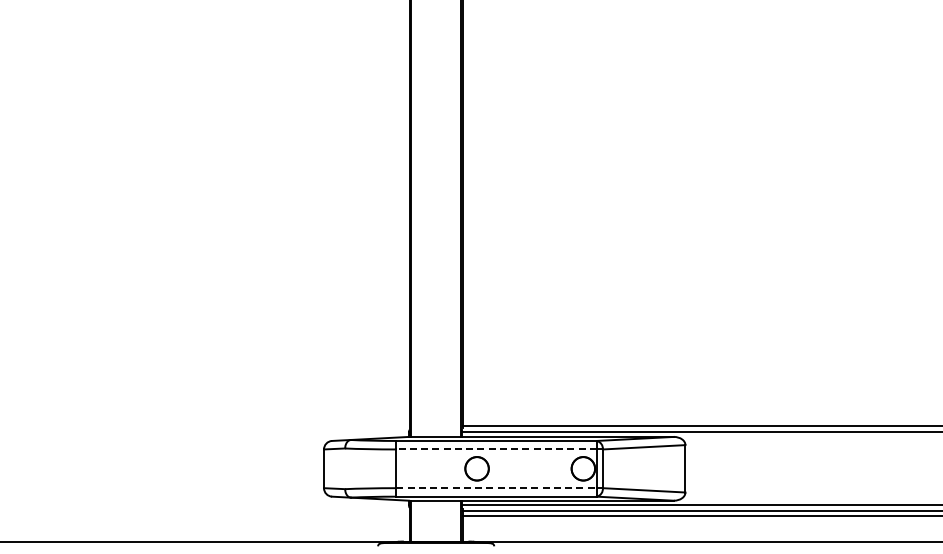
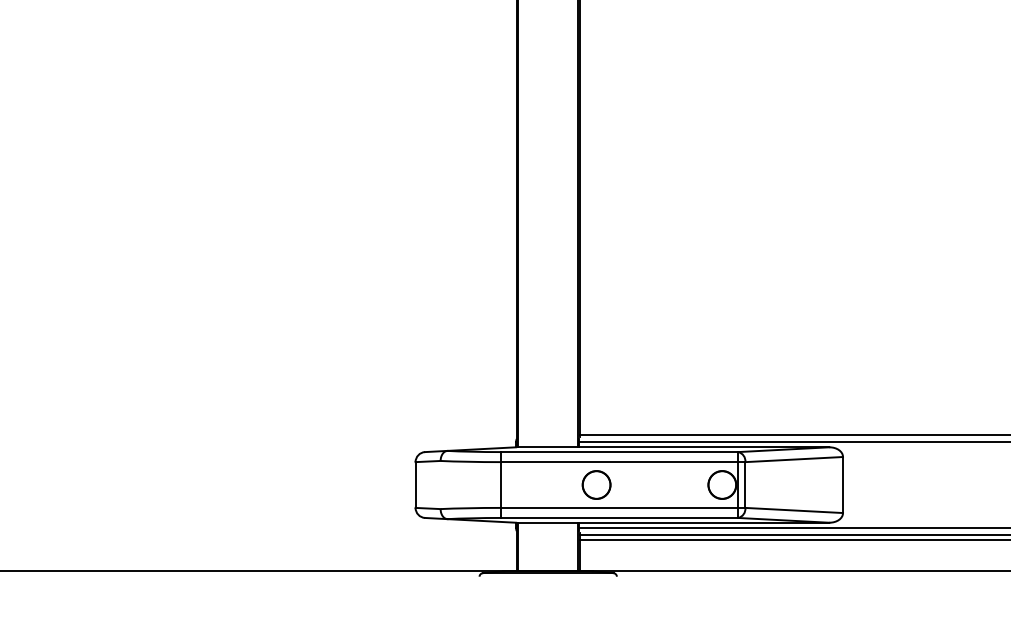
line: (496, 449) -> (619, 462), dashed -> solid
line: (497, 488) -> (620, 508), dashed -> solid

